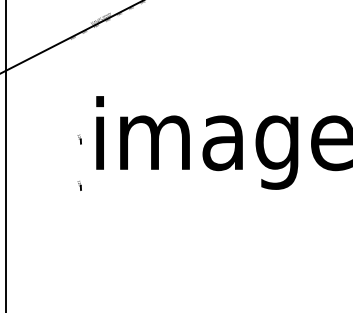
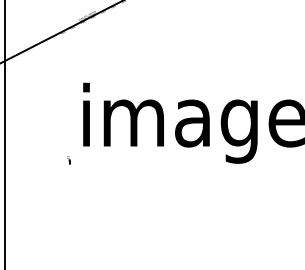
part: (79, 139) -> (68, 120), removed

